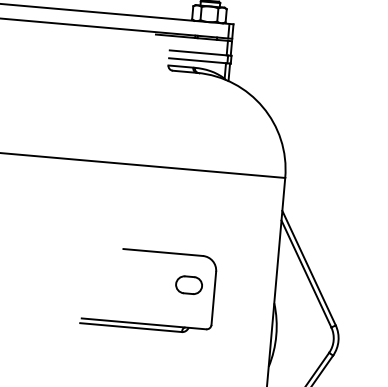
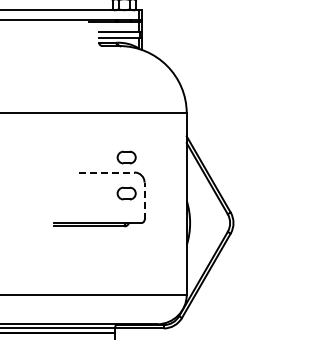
part: (193, 233) -> (126, 157), added
line: (162, 252) -> (106, 172), solid -> dashed
line: (213, 298) -> (144, 201), solid -> dashed

